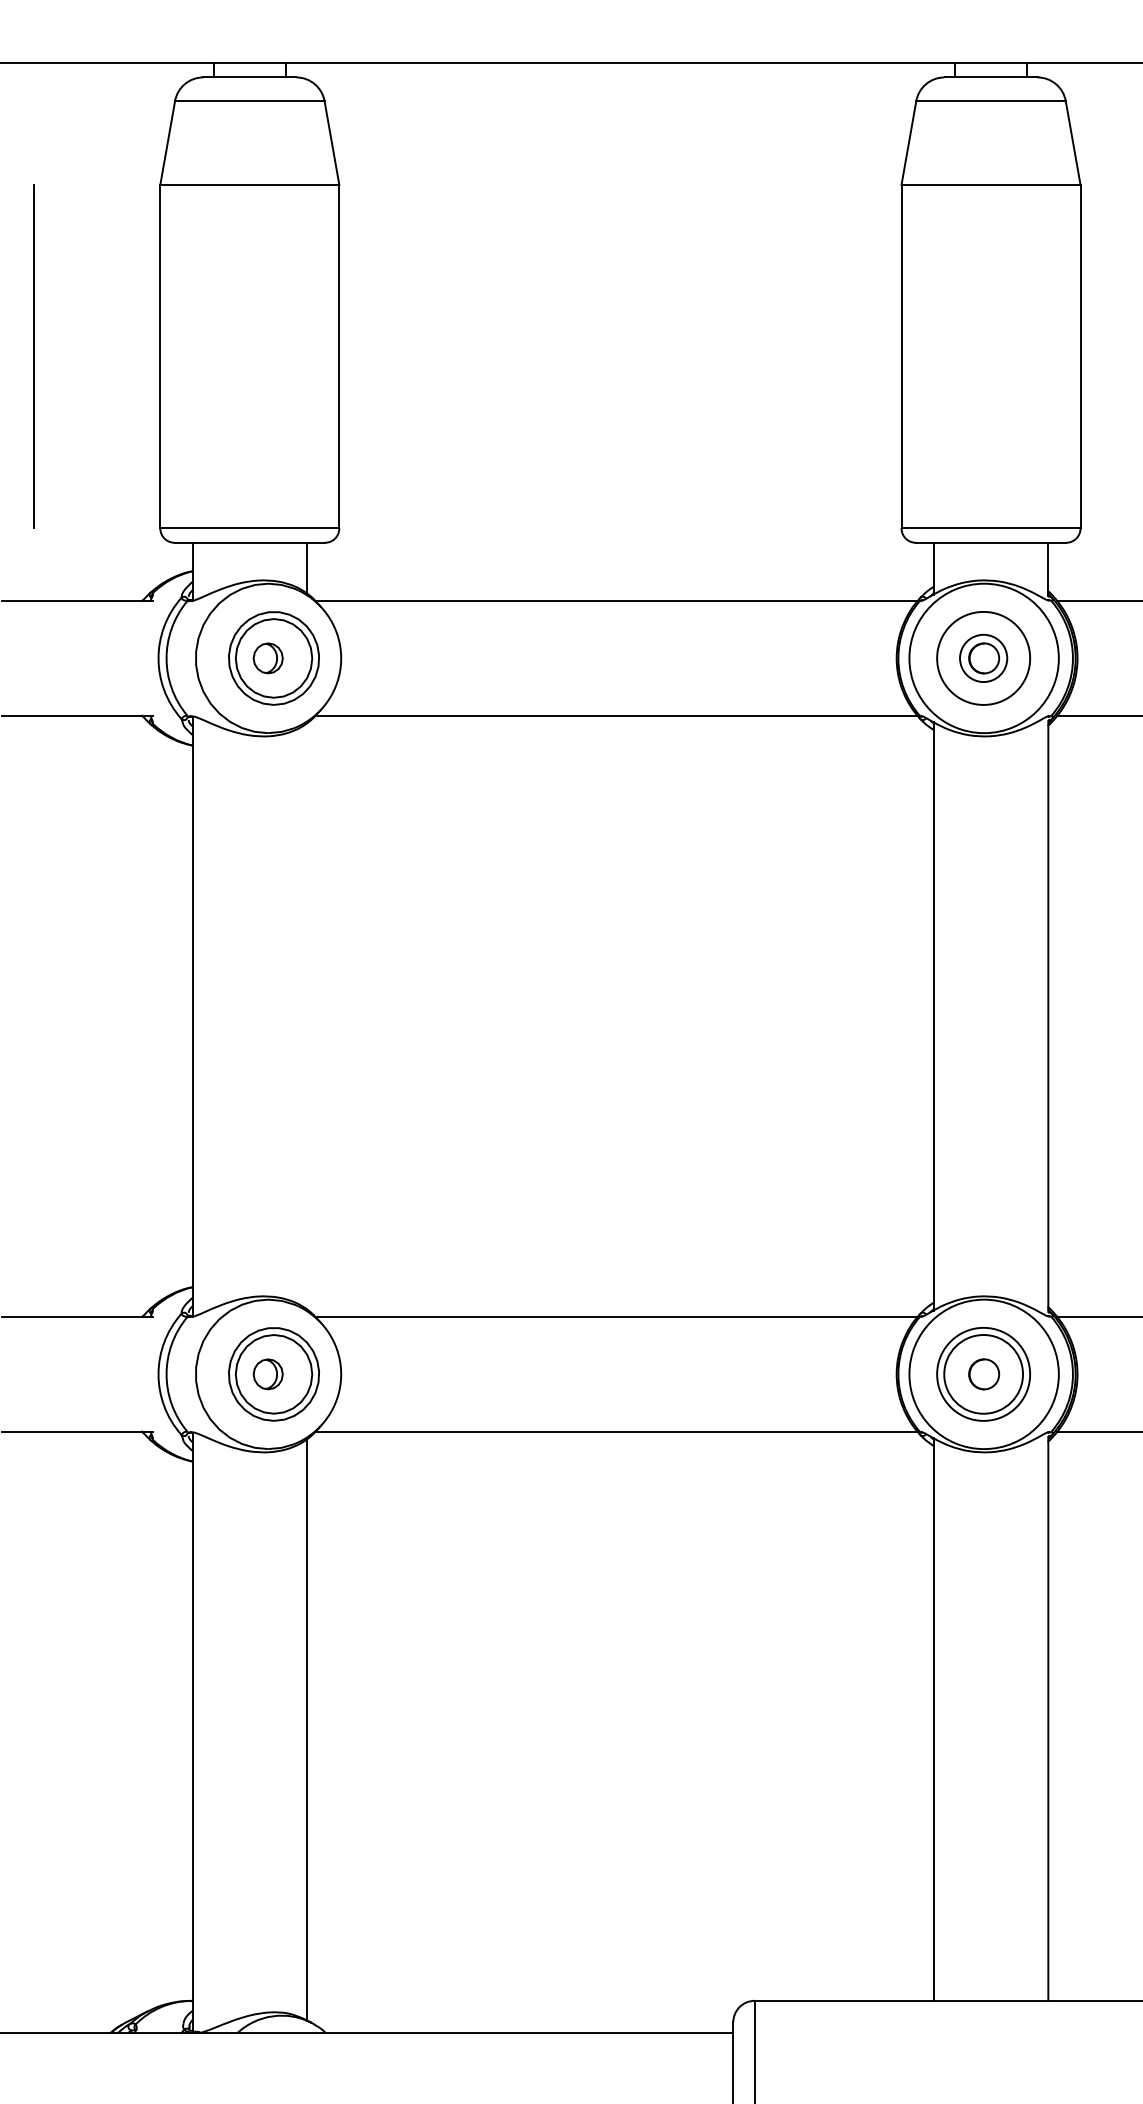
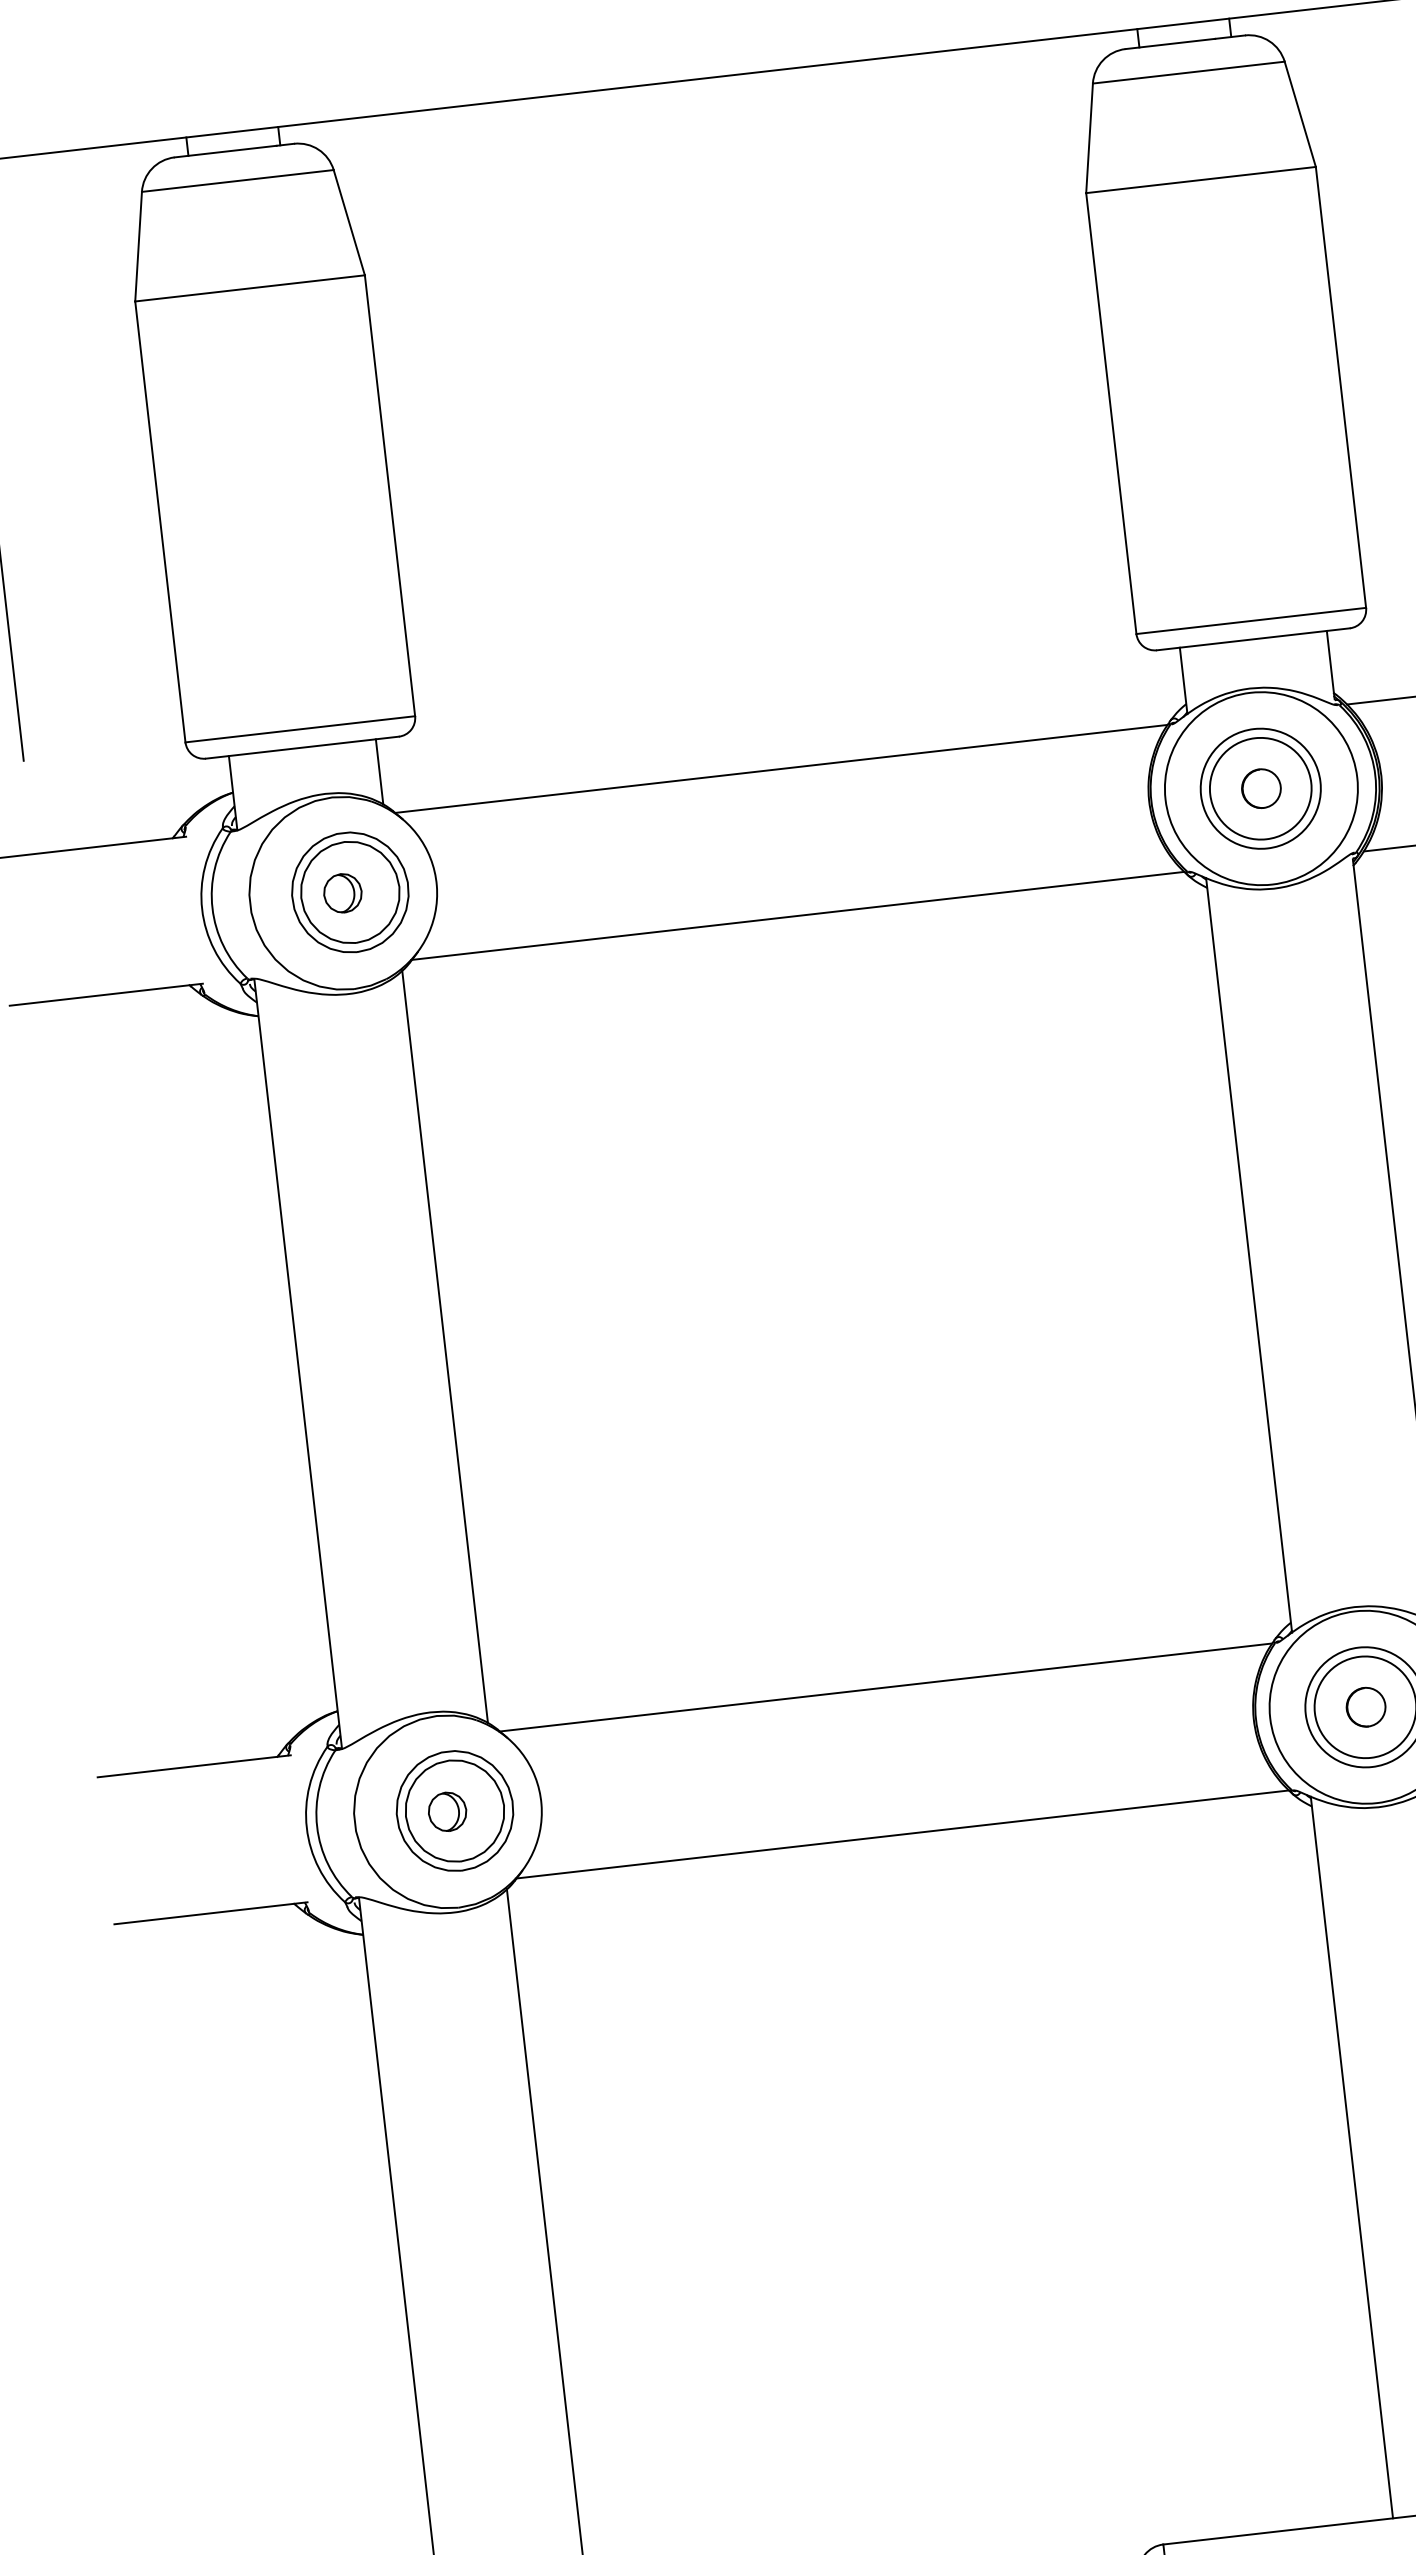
circle: (983, 658) -> (1260, 788), size x1.67
line: (307, 1015) -> (445, 1345), added

